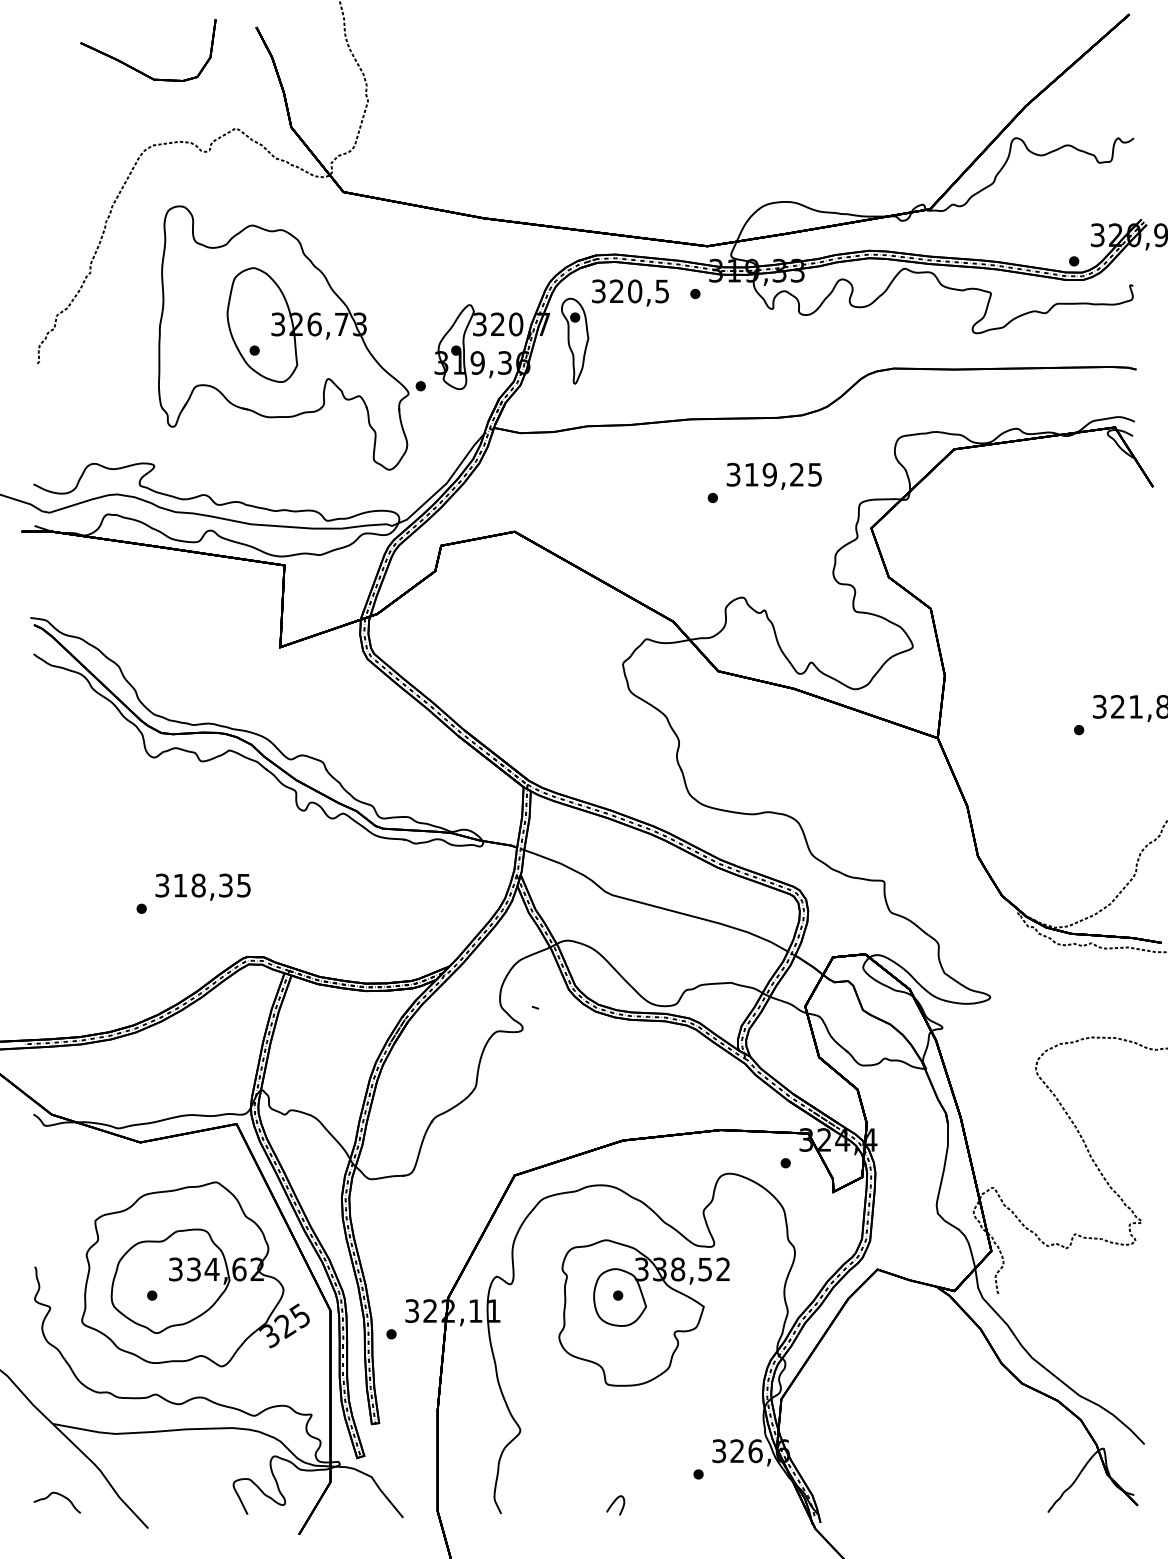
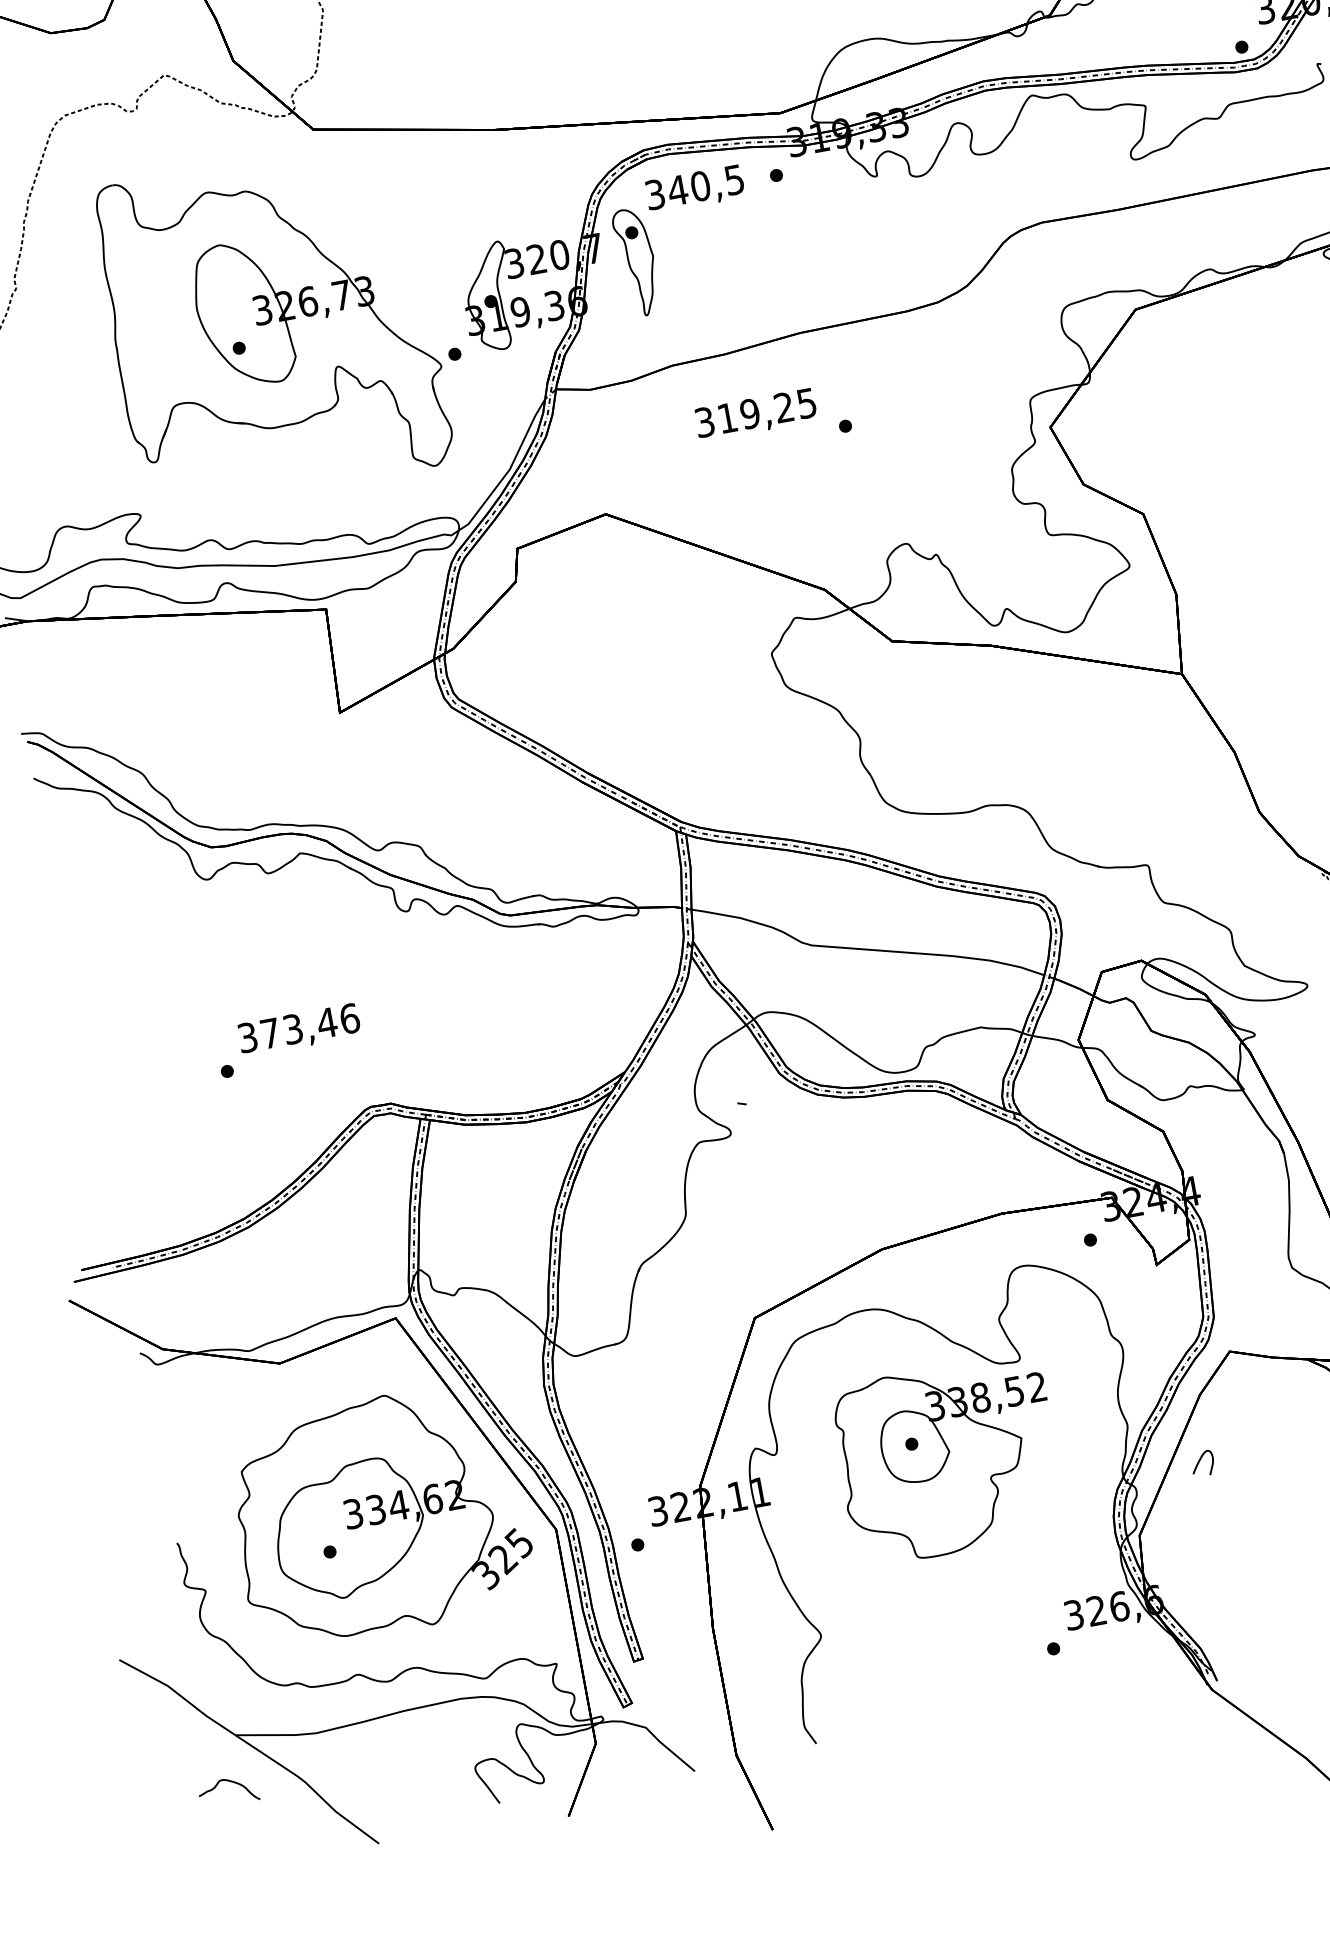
text: (616, 290) -> (677, 189), 320,5 -> 340,5
text: (773, 475) -> (754, 413), moved
text: (212, 885) -> (310, 1025), 318,35 -> 373,46
curve: (59, 1495) -> (229, 1782), moved
curve: (614, 1503) -> (1200, 1461), moved

